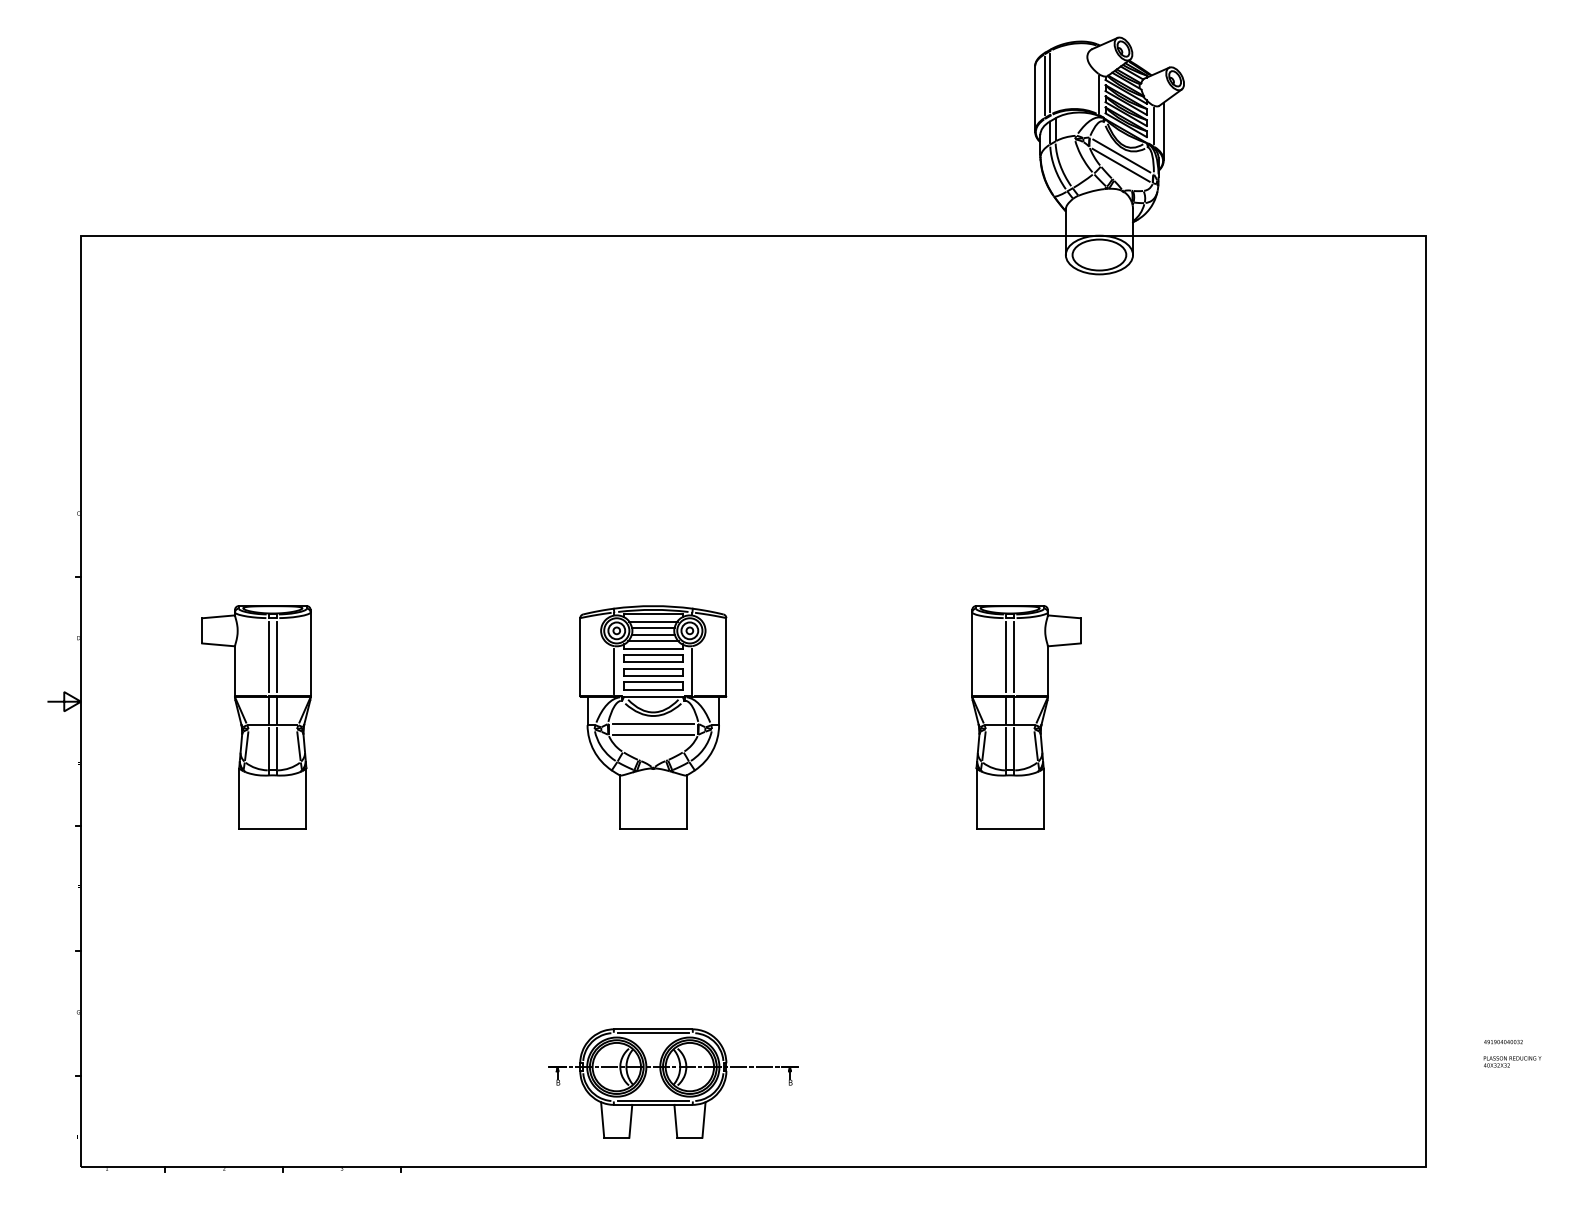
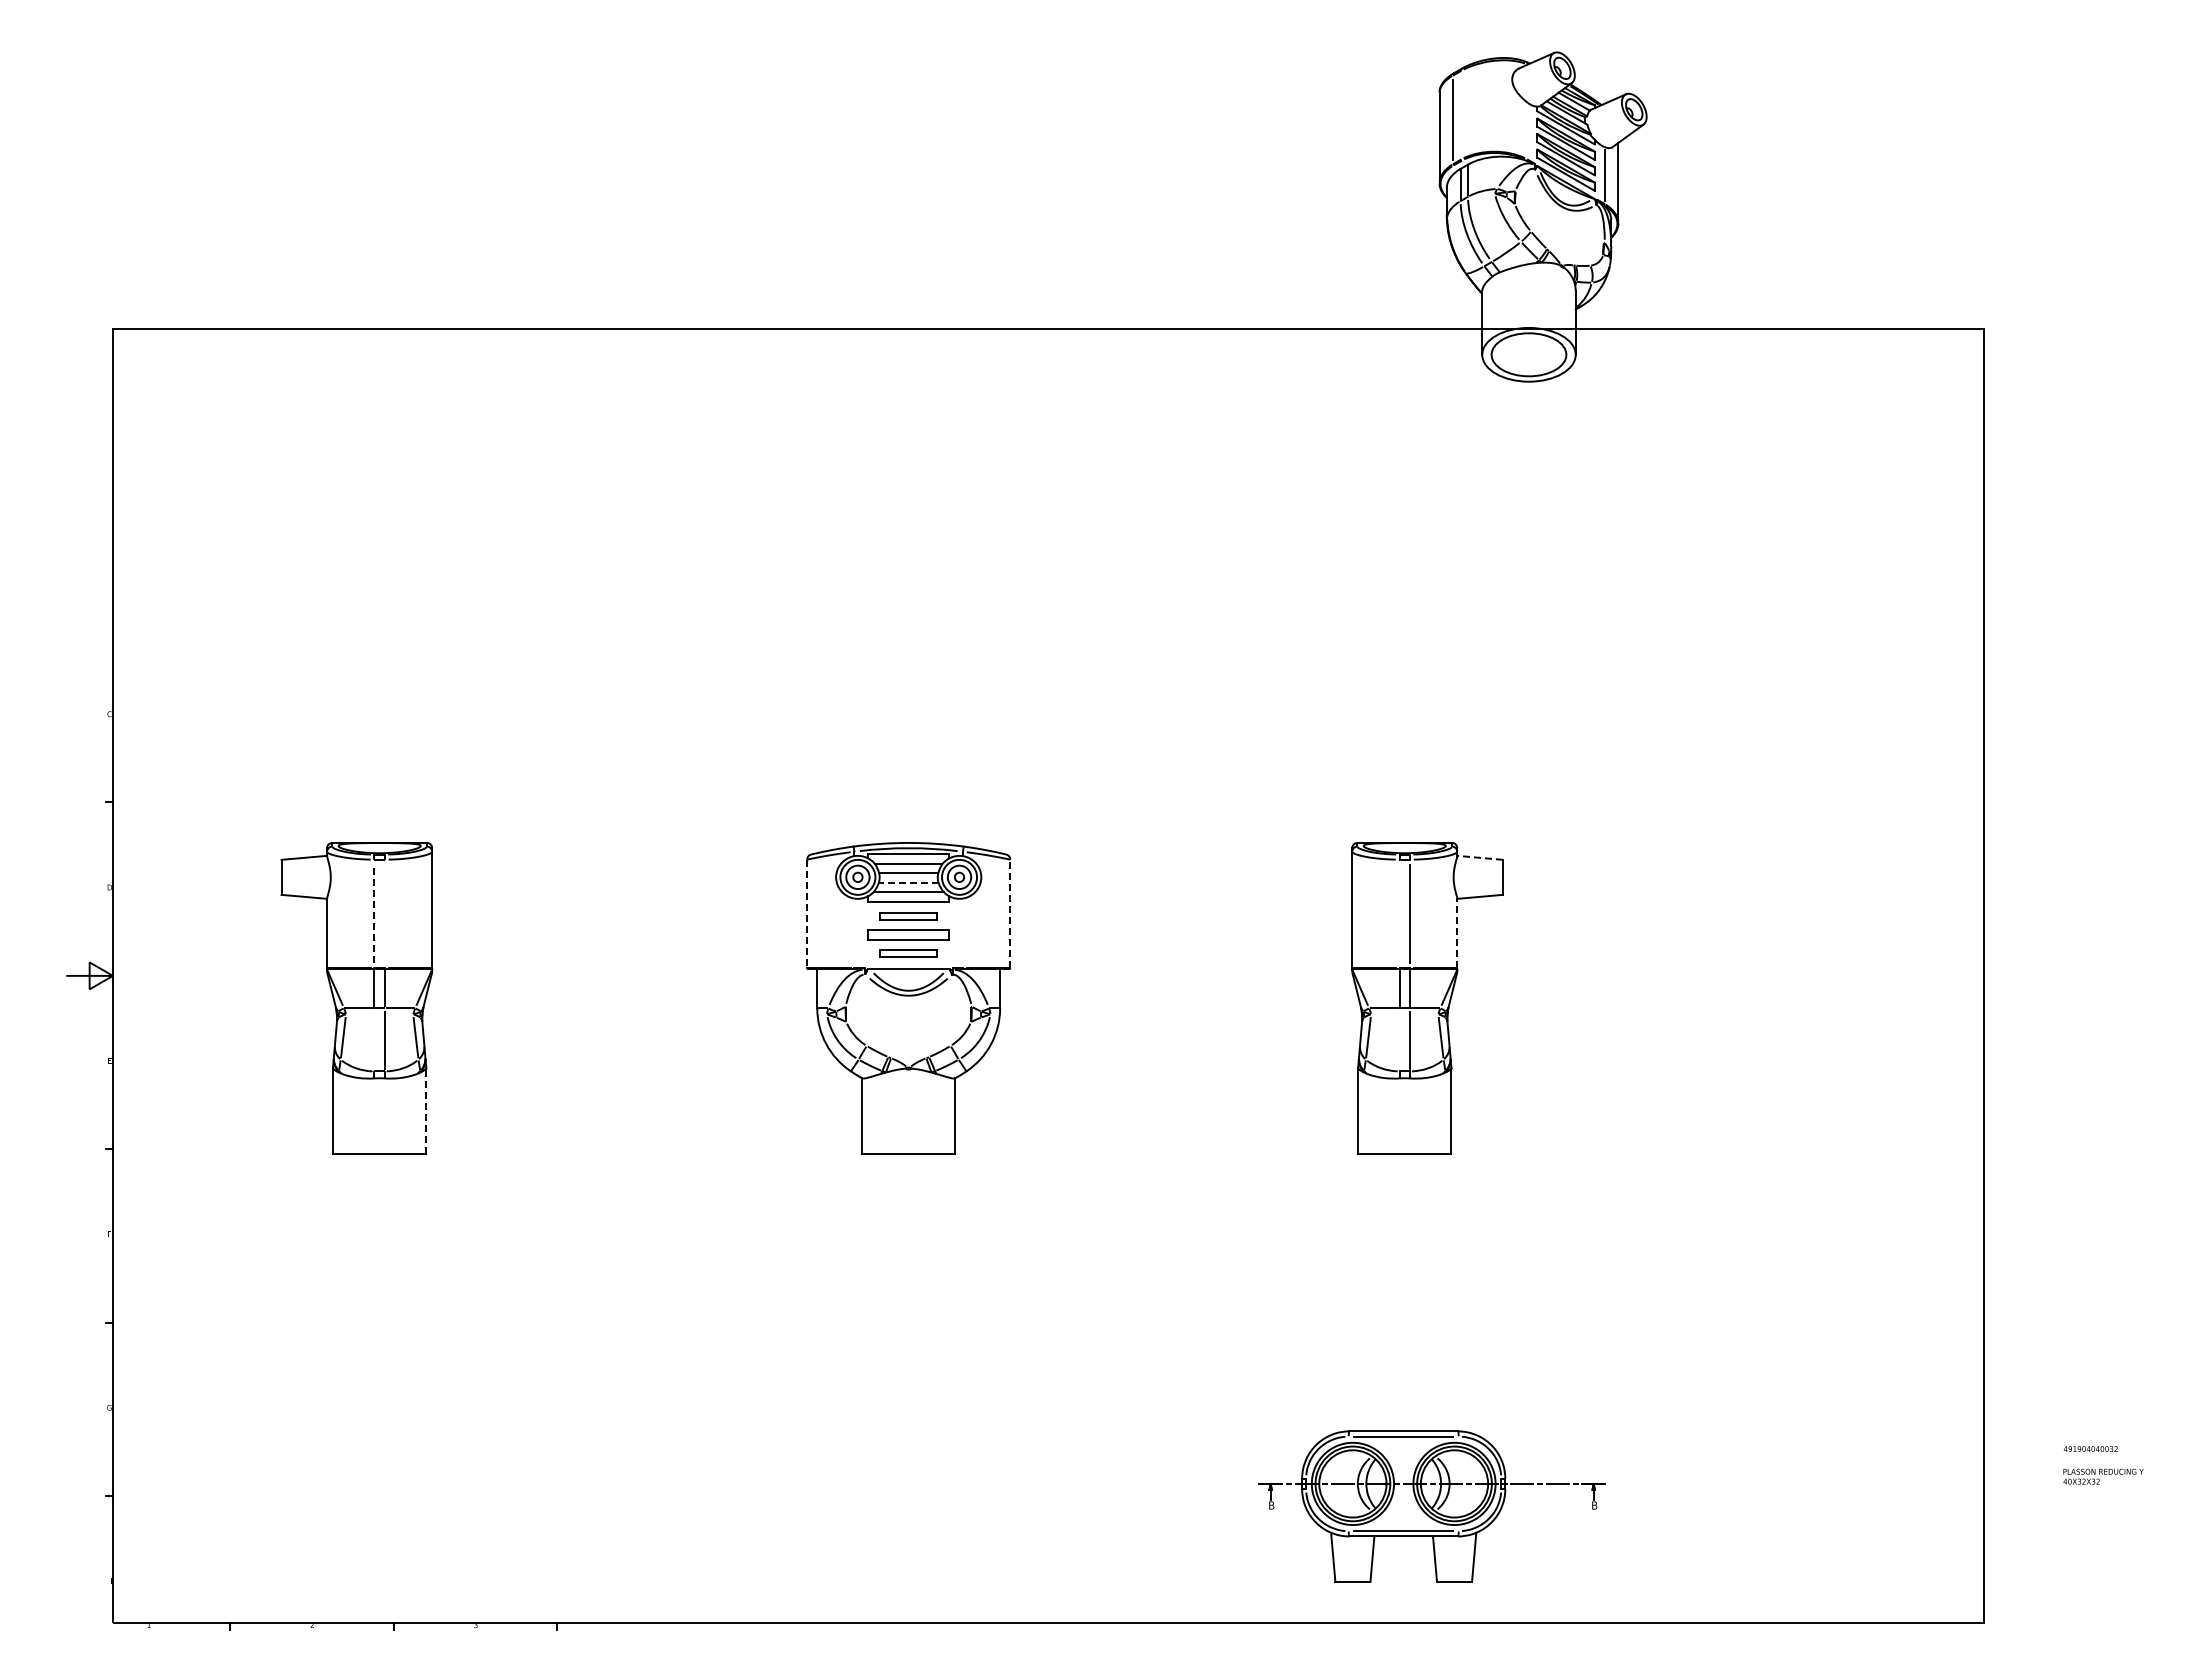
line: (1050, 82) -> (1460, 115), removed
line: (1098, 93) -> (1527, 130), removed
line: (1121, 155) -> (1559, 216), removed
line: (1120, 164) -> (1558, 229), removed
line: (1064, 616) -> (1480, 857), solid -> dashed
line: (653, 635) -> (908, 883), solid -> dashed
line: (269, 656) -> (374, 913), solid -> dashed
line: (276, 656) -> (384, 913), removed
line: (726, 656) -> (1010, 913), solid -> dashed
line: (1006, 656) -> (1399, 913), removed
line: (580, 657) -> (807, 914), solid -> dashed
part: (653, 658) -> (908, 915), size x0.7
line: (614, 671) -> (854, 933), removed
line: (692, 671) -> (963, 933), removed
line: (1048, 671) -> (1457, 933), solid -> dashed
part: (653, 685) -> (908, 953), size x0.7
line: (653, 723) -> (908, 1006), removed
line: (653, 735) -> (908, 1022), removed
line: (269, 748) -> (374, 1040), removed
line: (1006, 748) -> (1399, 1040), removed
line: (306, 799) -> (426, 1111), solid -> dashed
part: (673, 1083) -> (1431, 1506), moved

